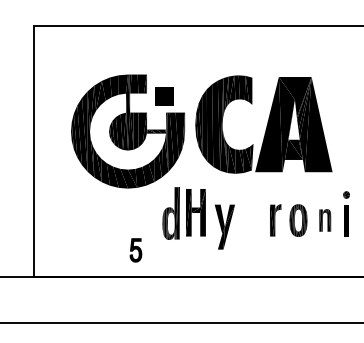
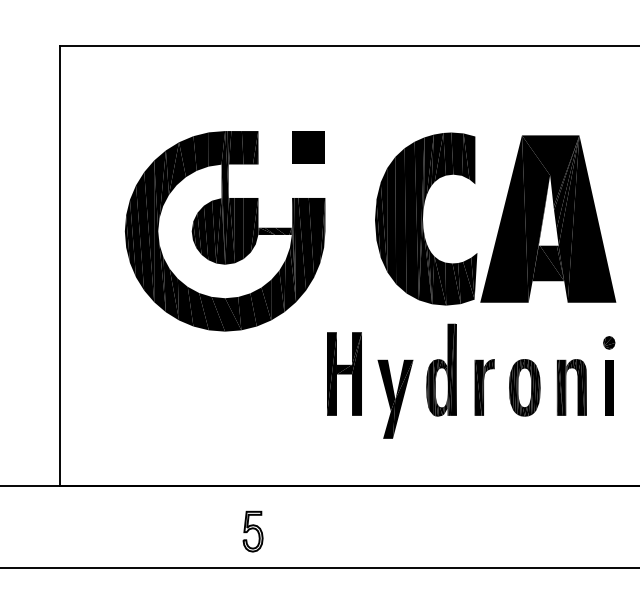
part: (164, 96) -> (308, 148), moved
part: (263, 124) -> (494, 218), moved
part: (170, 213) -> (440, 370), moved
part: (324, 220) -> (570, 387), size x1.43
part: (135, 250) -> (252, 531), moved

